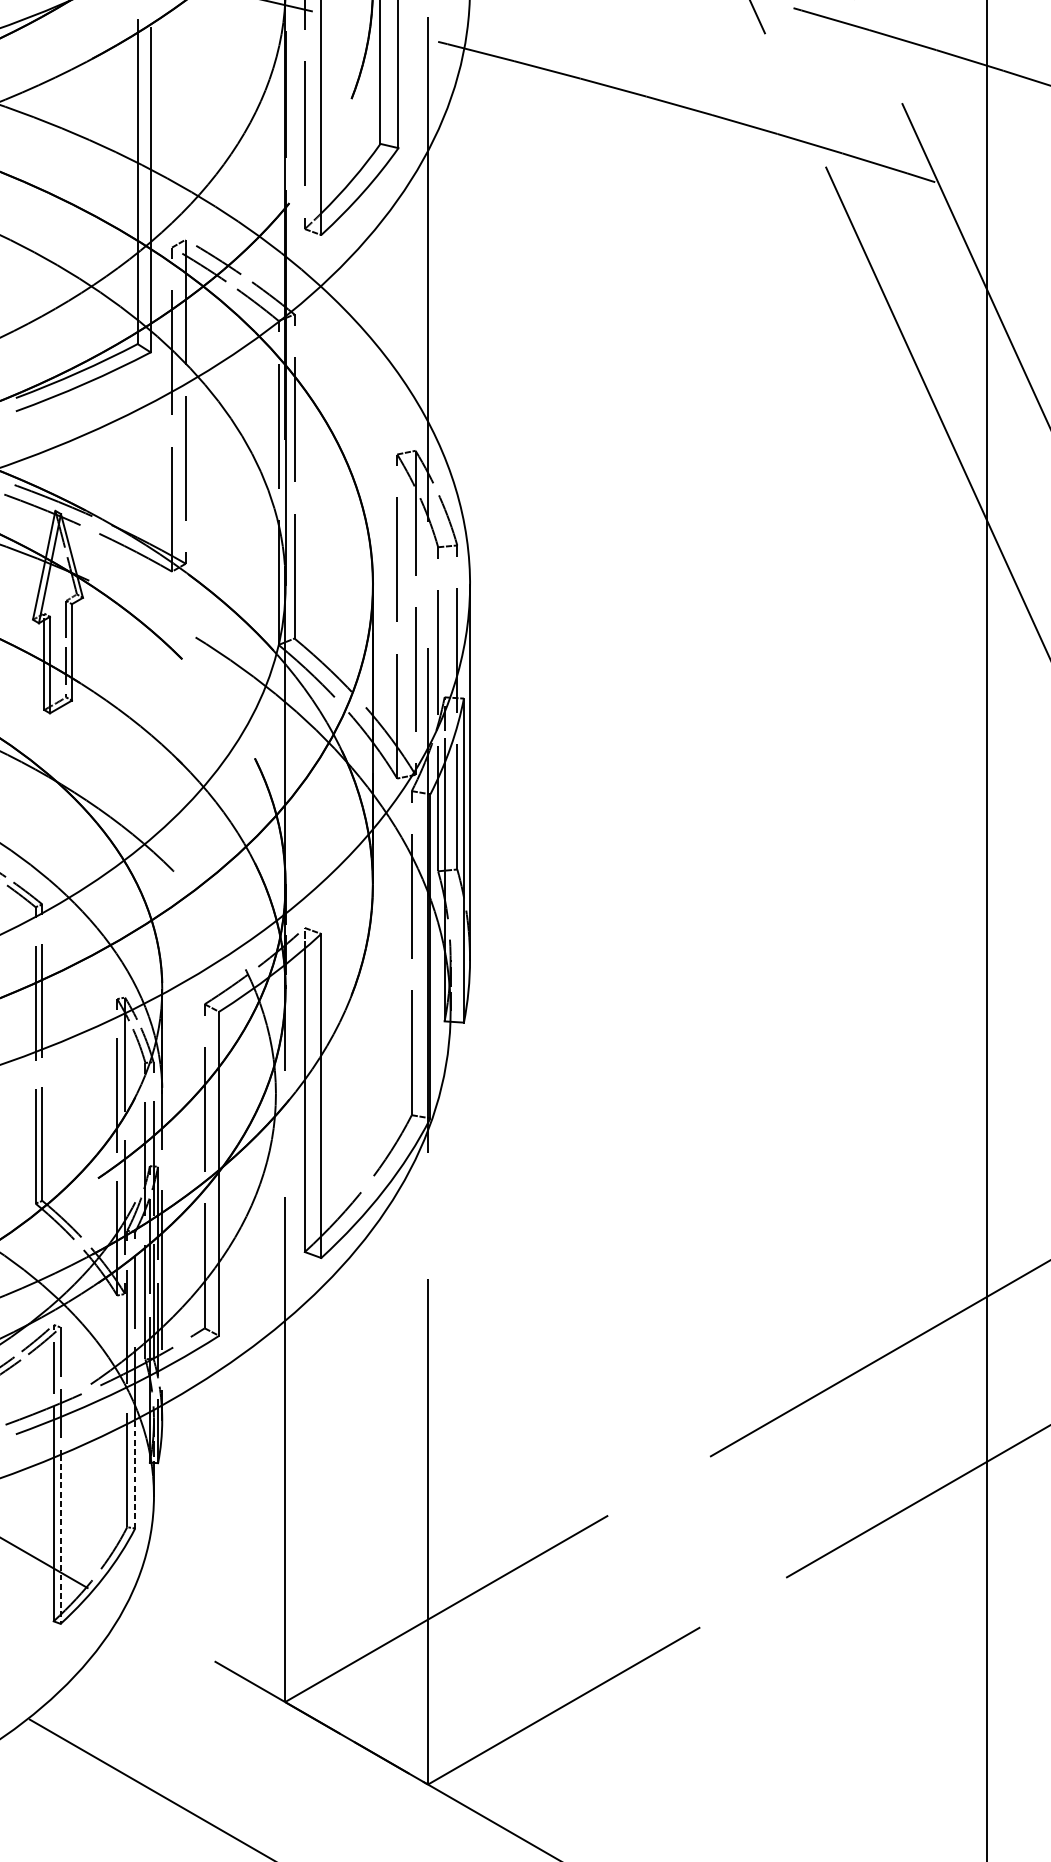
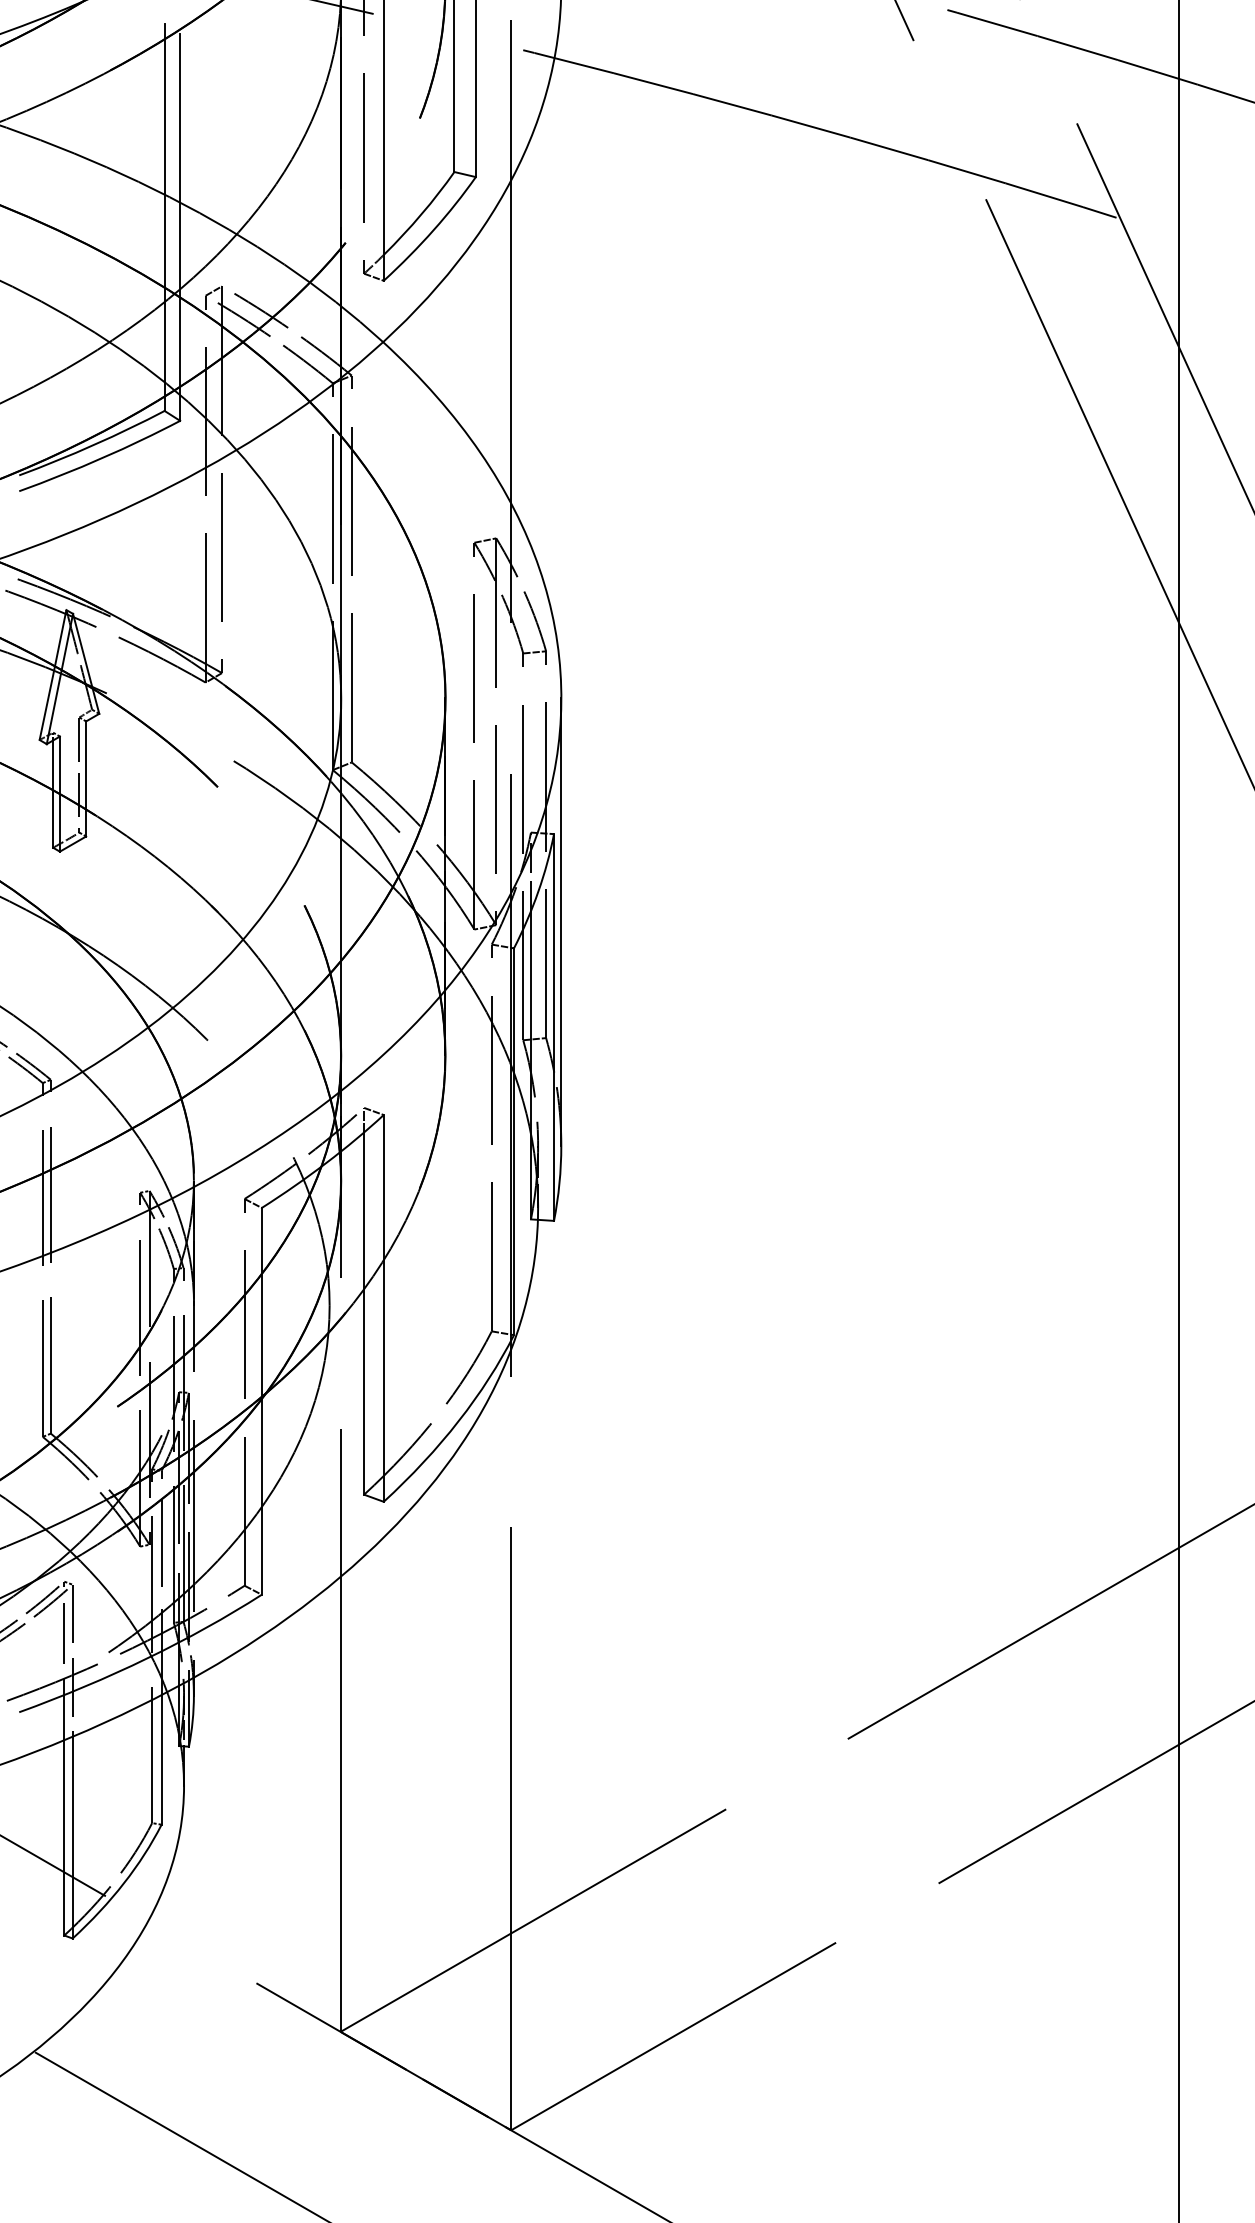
line: (135, 1473) -> (161, 1759), dashed -> solid
line: (60, 1539) -> (72, 1837), dashed -> solid

